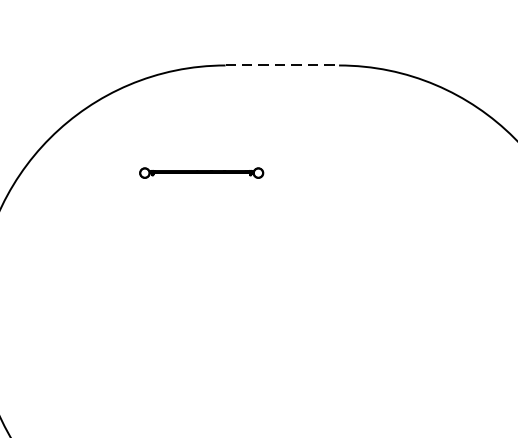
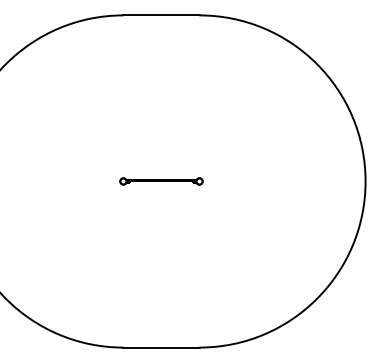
line: (282, 65) -> (161, 15), dashed -> solid
part: (201, 173) -> (161, 181), moved

